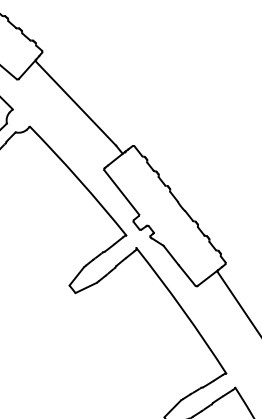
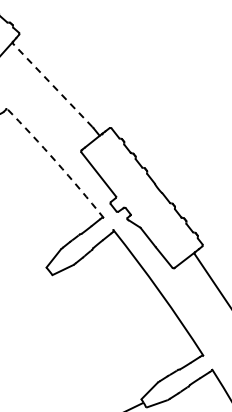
line: (75, 103) -> (52, 85), solid -> dashed
arc: (79, 179) -> (56, 161), solid -> dashed

